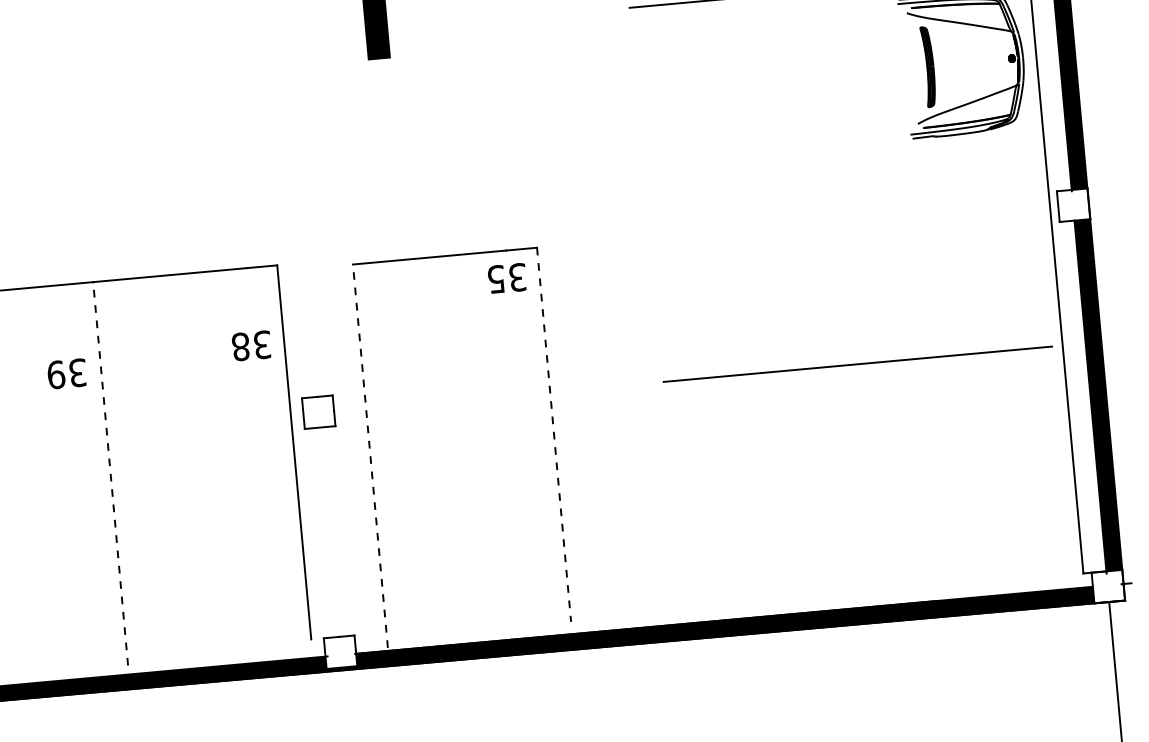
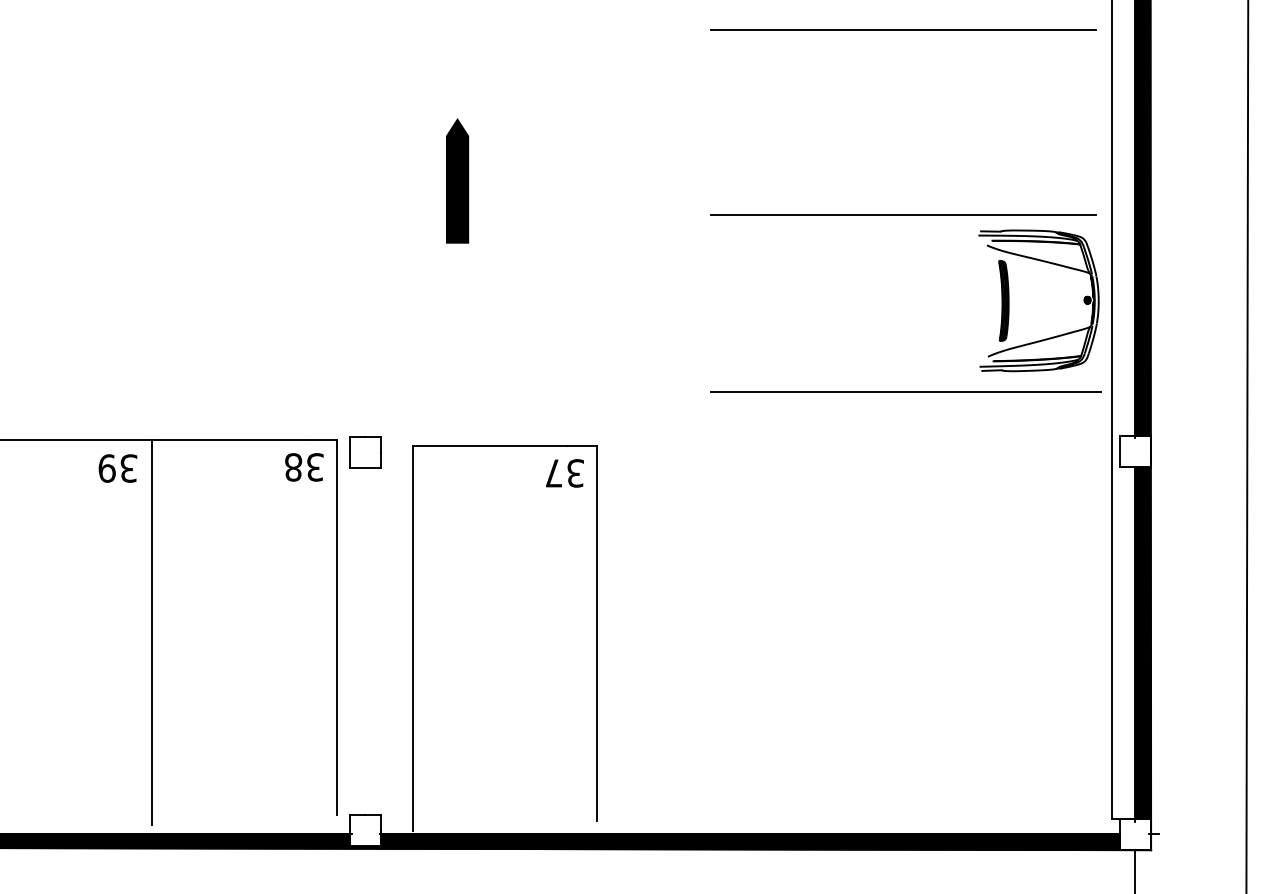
text: (496, 279) -> (554, 473), 35 -> 37
text: (251, 346) -> (304, 467), moved
line: (856, 364) -> (905, 391), moved
text: (66, 373) -> (117, 468), moved
part: (319, 412) -> (365, 452), moved
line: (554, 434) -> (597, 633), dashed -> solid
line: (370, 456) -> (412, 638), dashed -> solid
line: (110, 474) -> (152, 632), dashed -> solid

